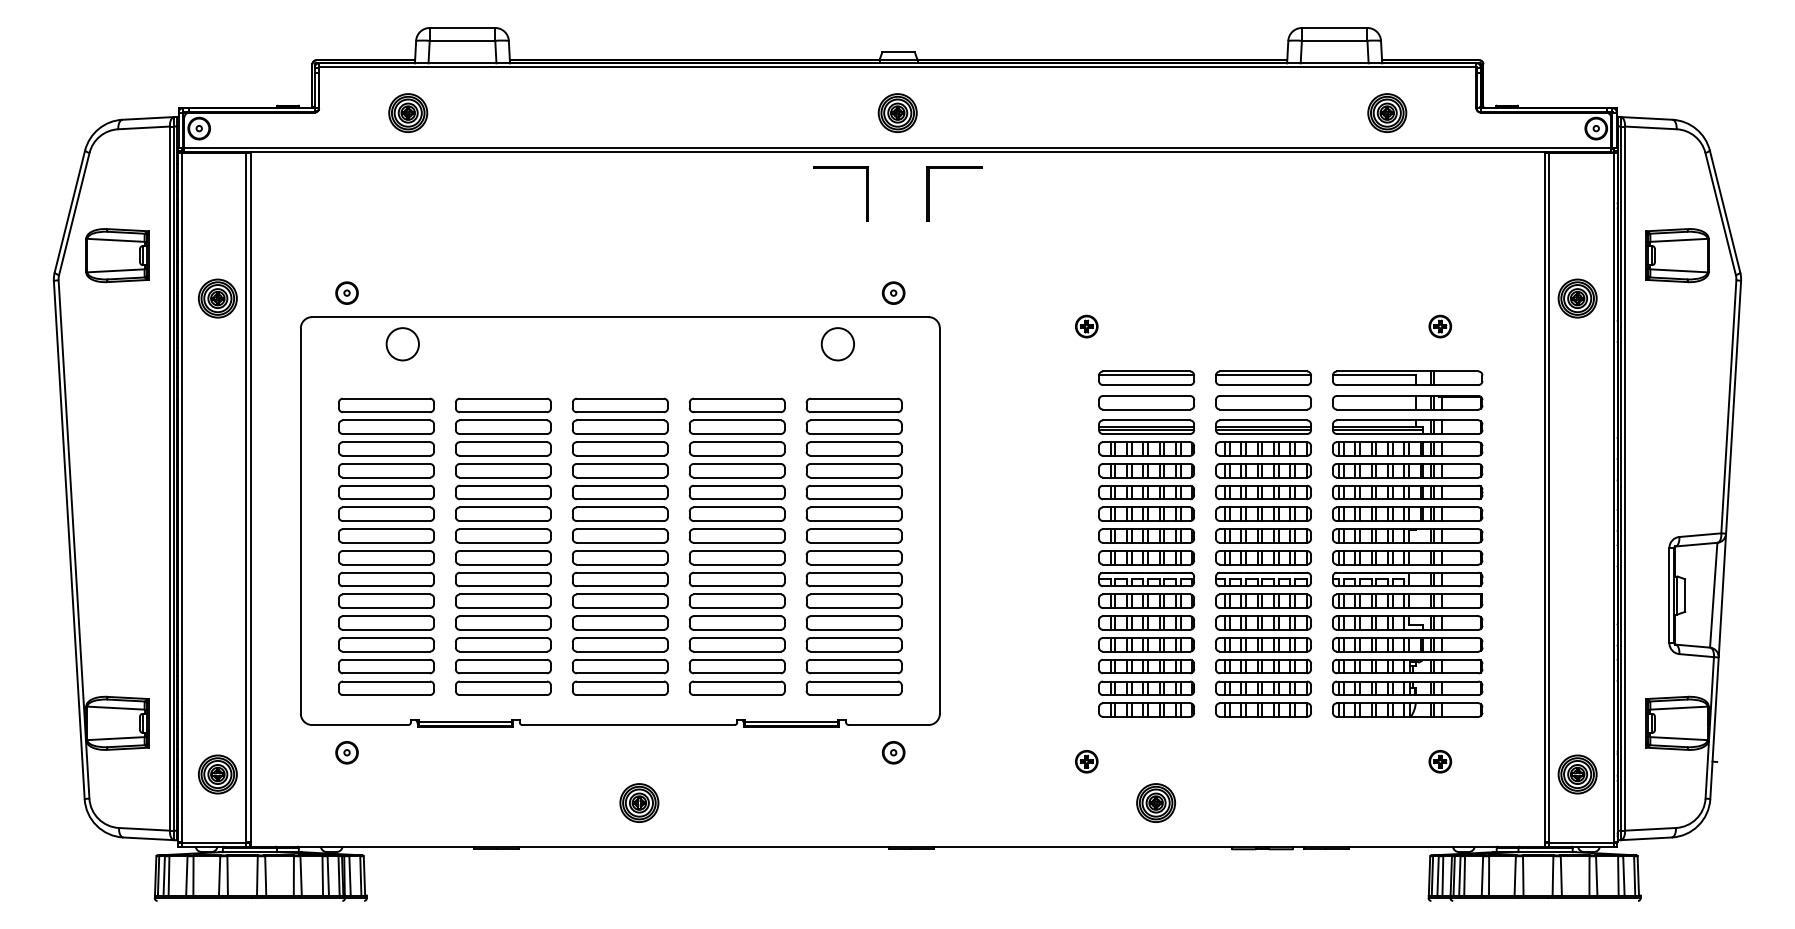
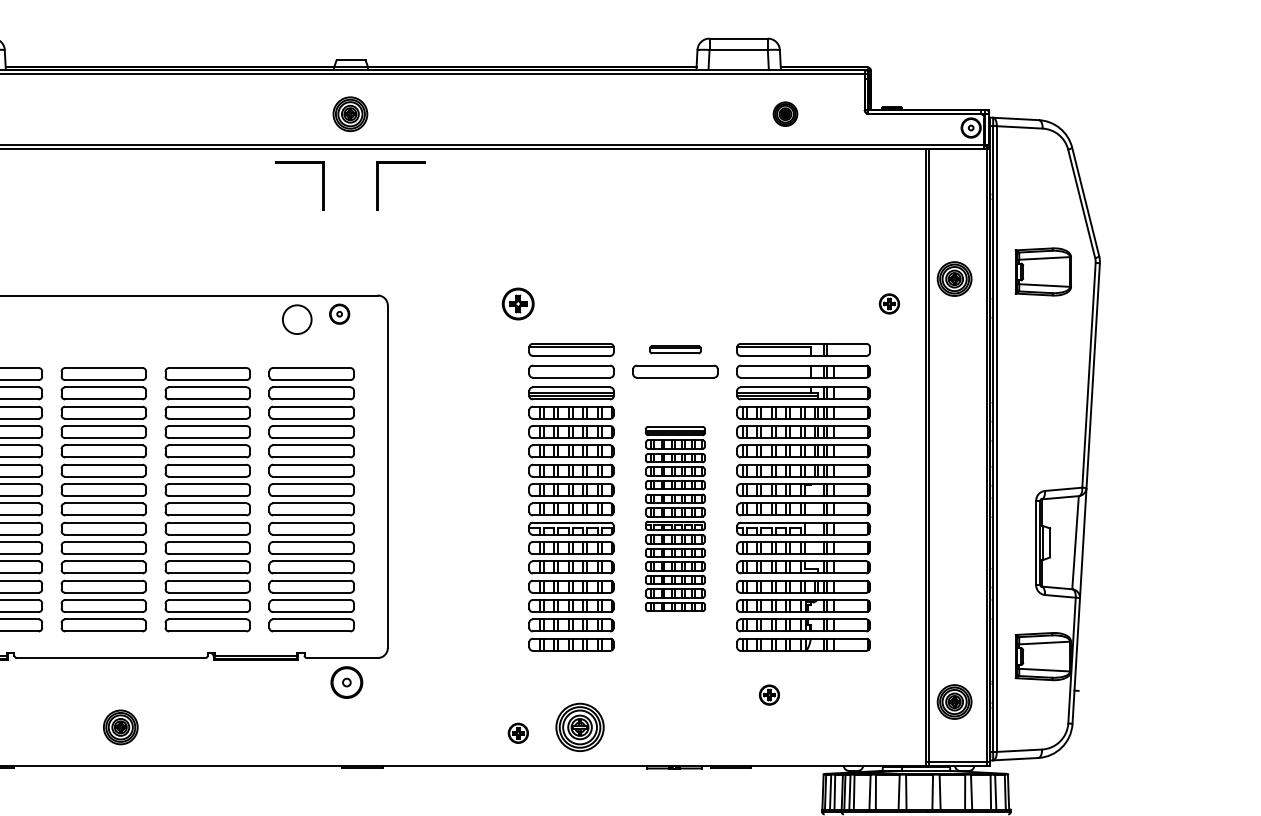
part: (1387, 112) -> (785, 113), size x0.7
part: (1677, 255) -> (1043, 271), moved
part: (893, 292) -> (339, 313), moved
part: (1086, 326) -> (518, 303), size x1.6
part: (1440, 326) -> (889, 303), moved
part: (1263, 377) -> (675, 349), size x0.6
part: (1263, 568) -> (675, 518), size x0.7
part: (893, 752) -> (346, 682), size x1.6
part: (1086, 761) -> (518, 733), moved
part: (1440, 761) -> (769, 694), moved
part: (1155, 802) -> (579, 726), size x1.4

